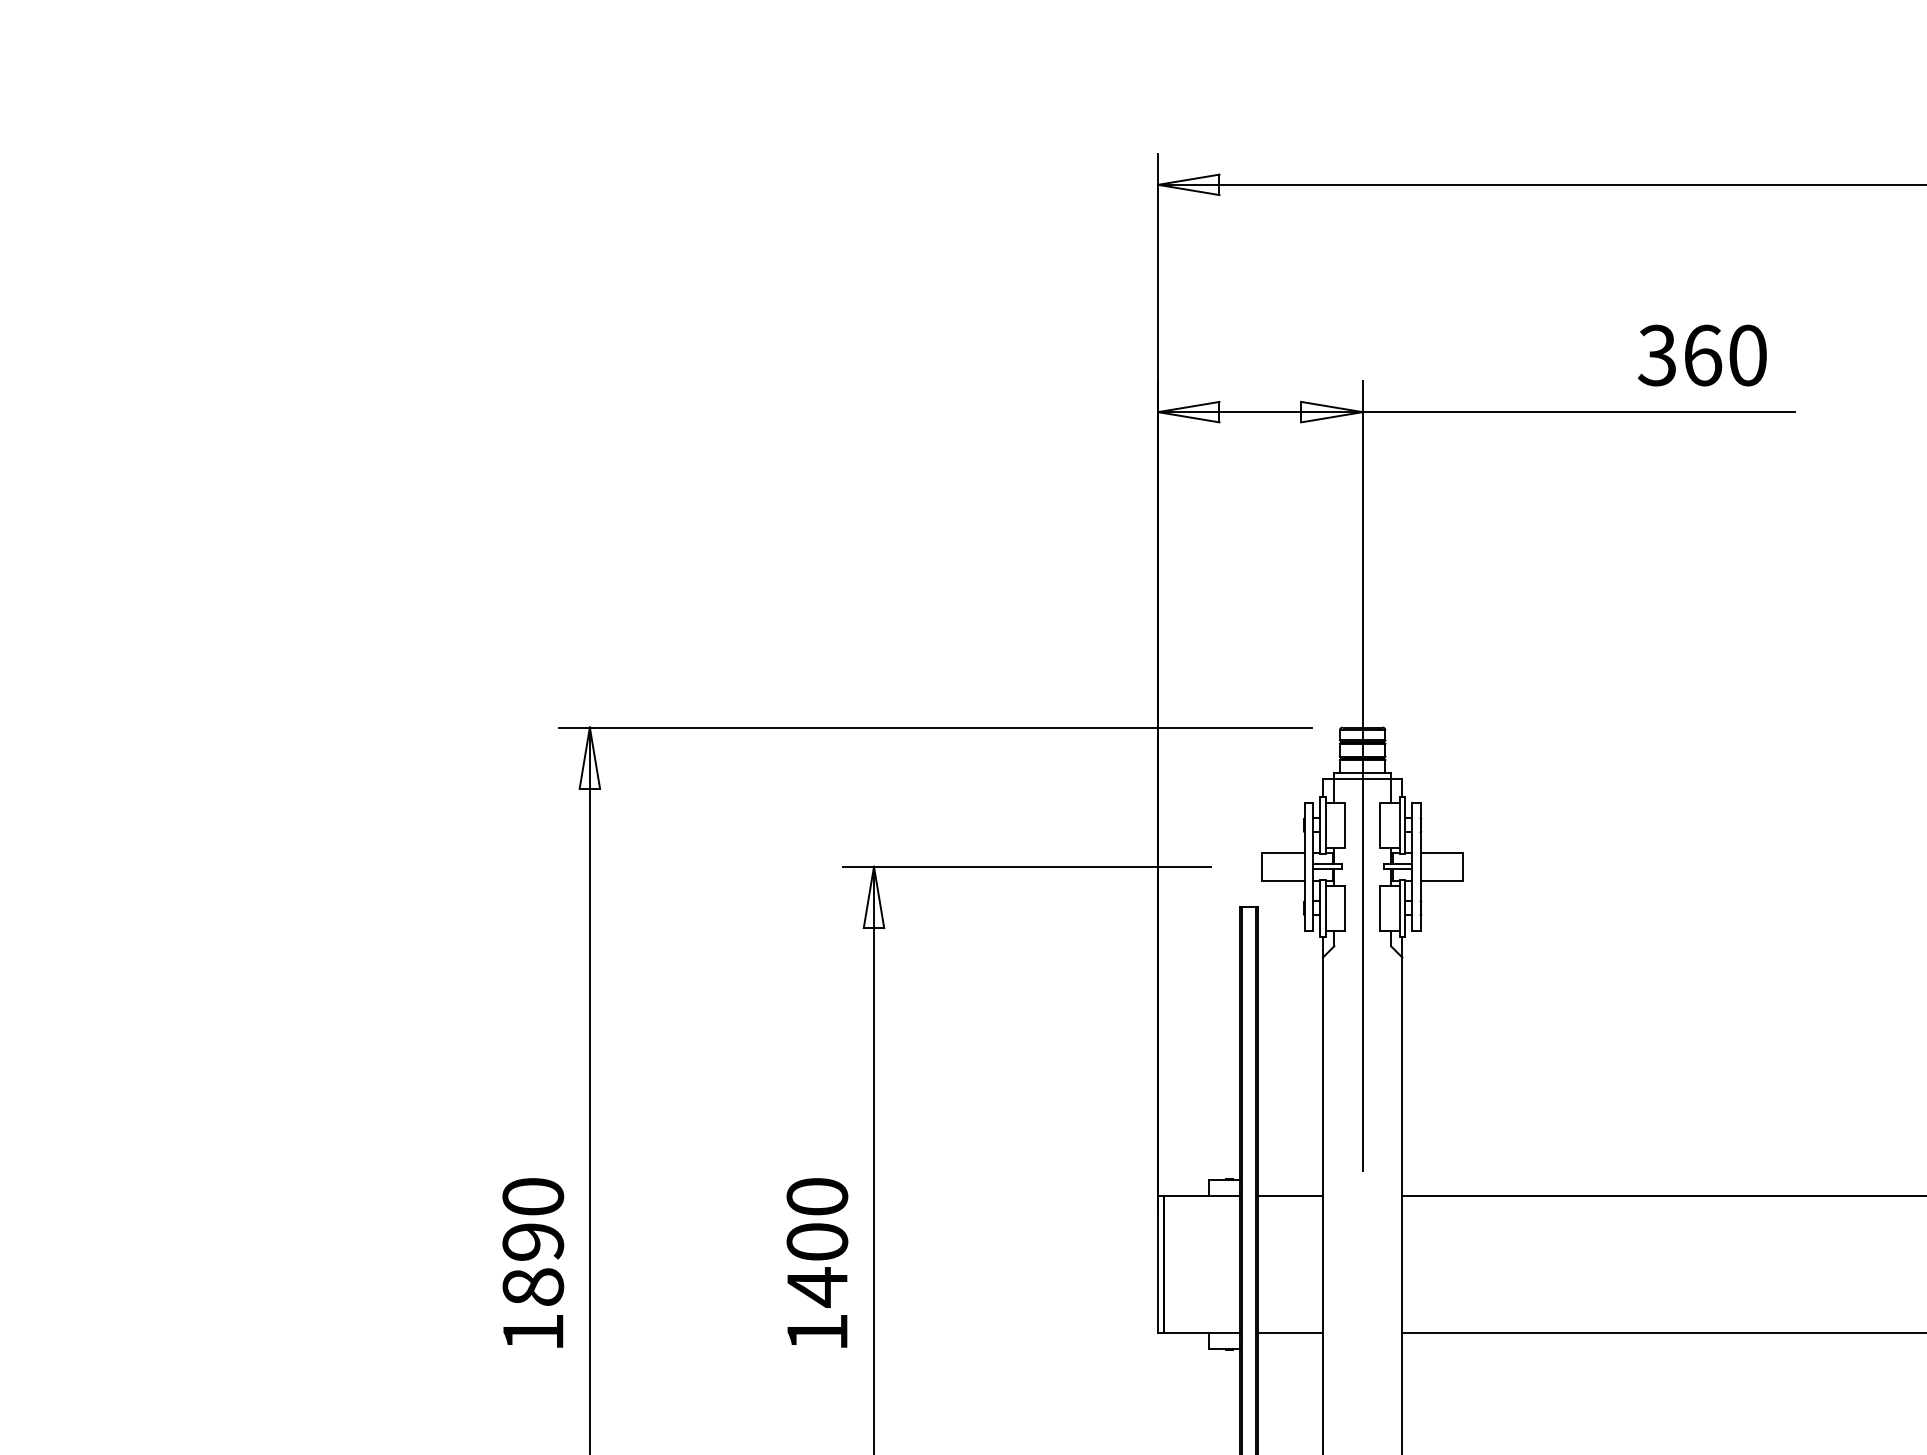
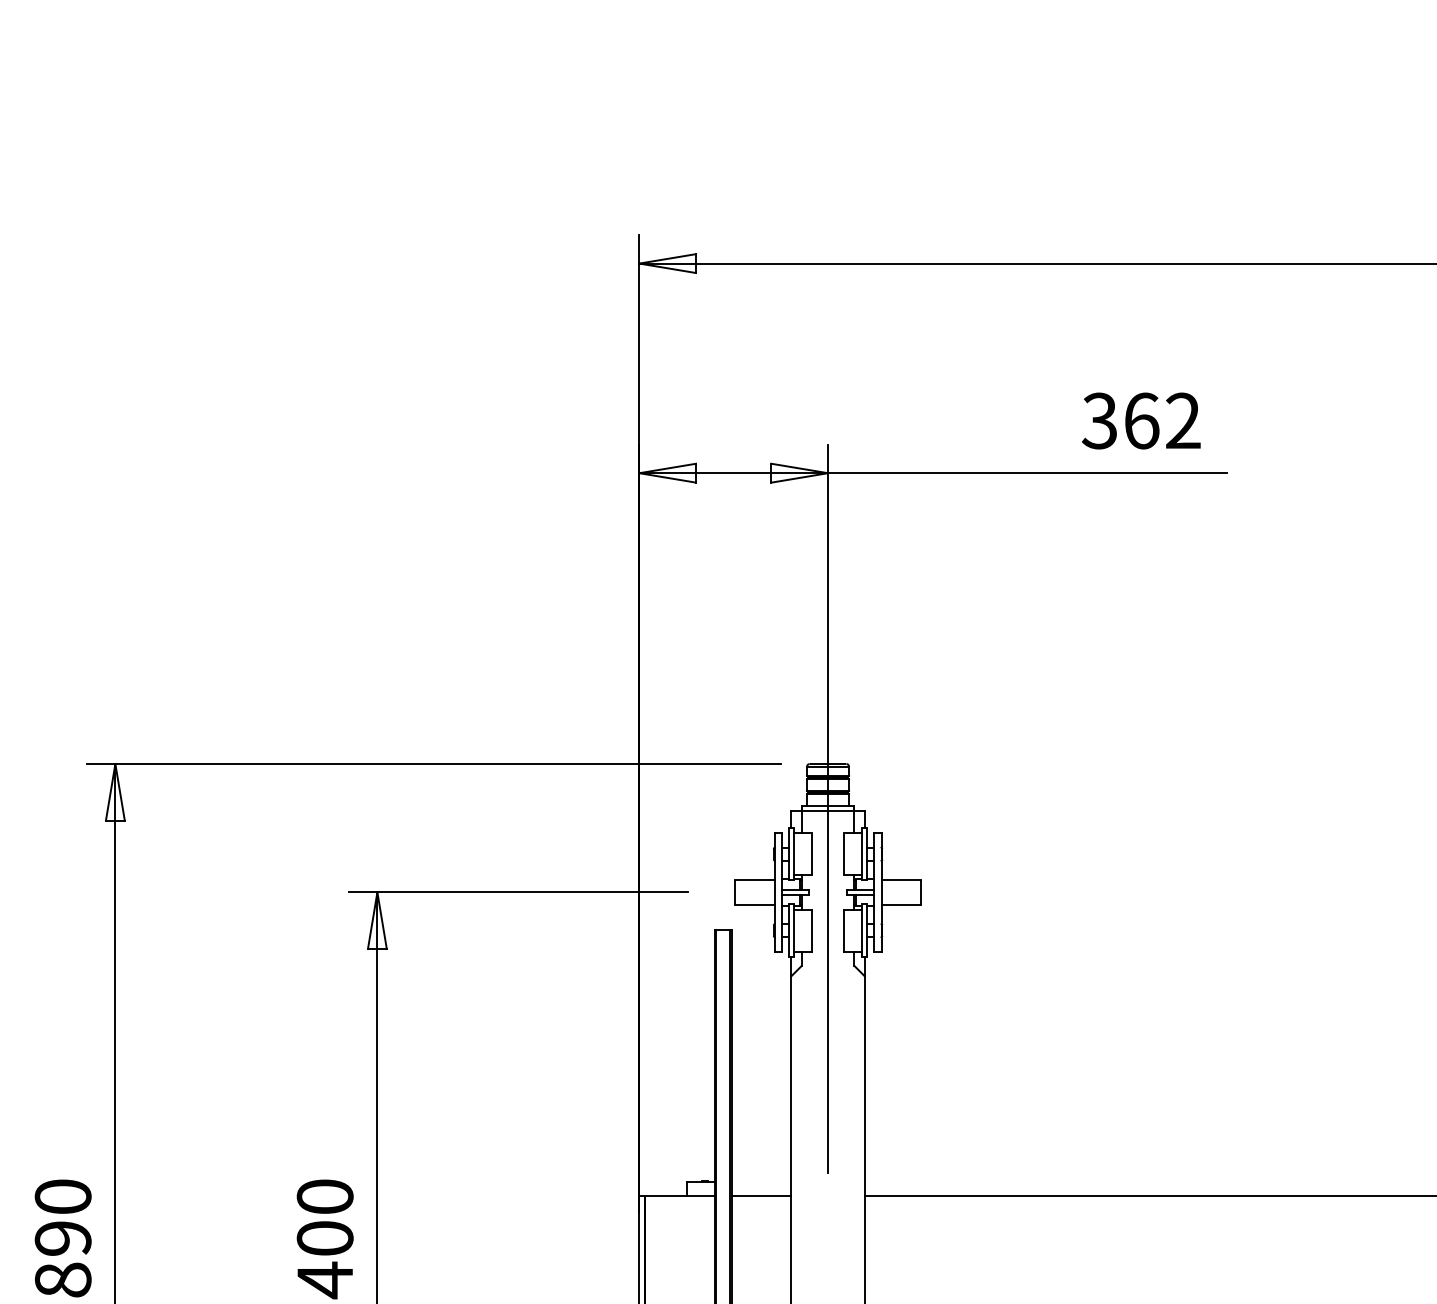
text: (1747, 355) -> (1182, 420), 360 -> 362

